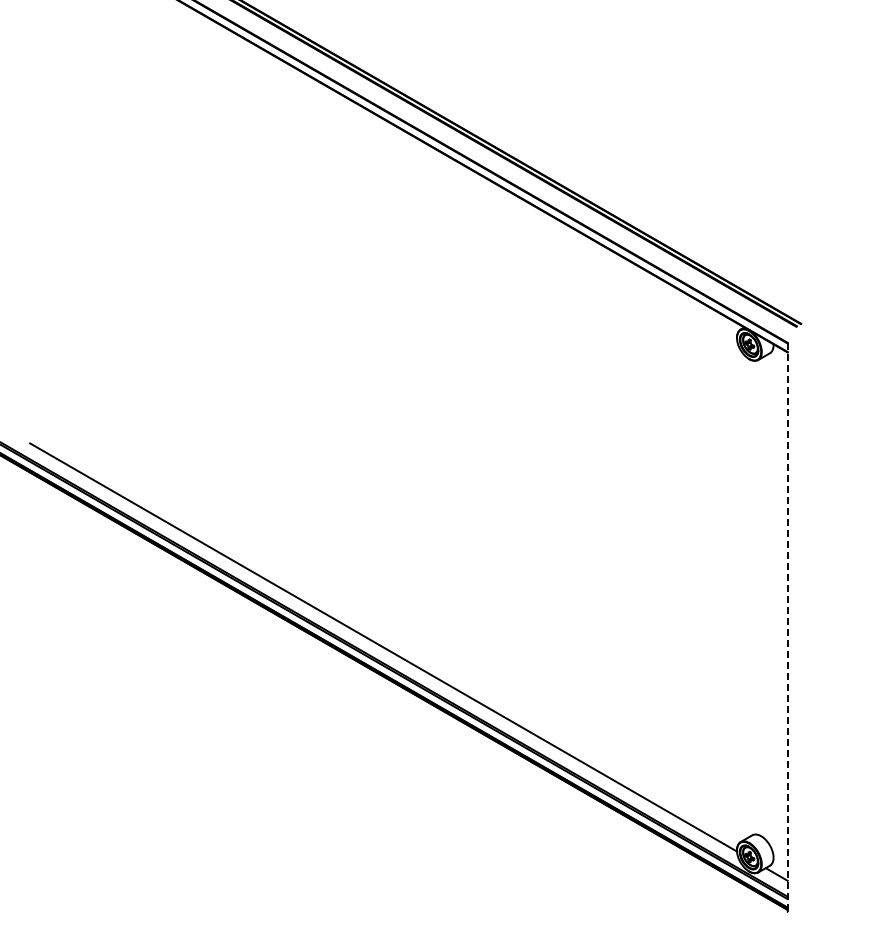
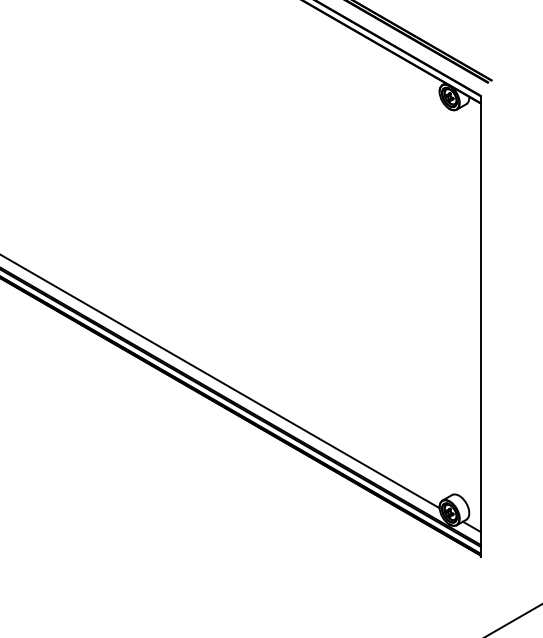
line: (787, 627) -> (480, 326), dashed -> solid

